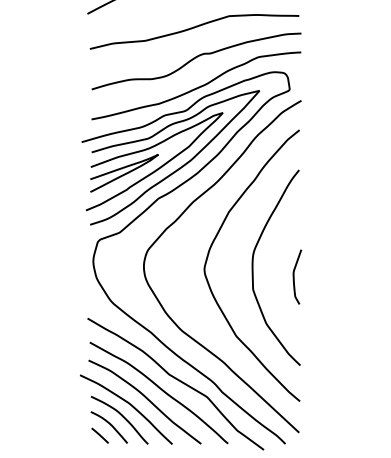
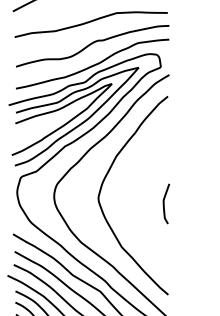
curve: (124, 173) -> (40, 128), removed
curve: (253, 267) -> (134, 196), removed

